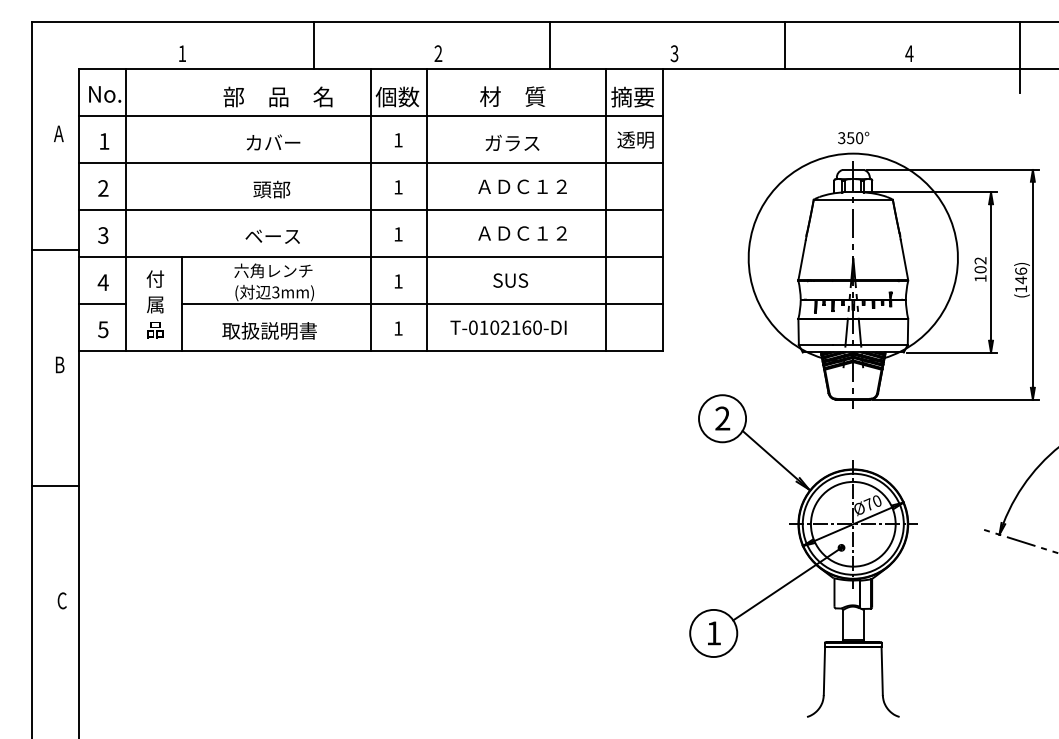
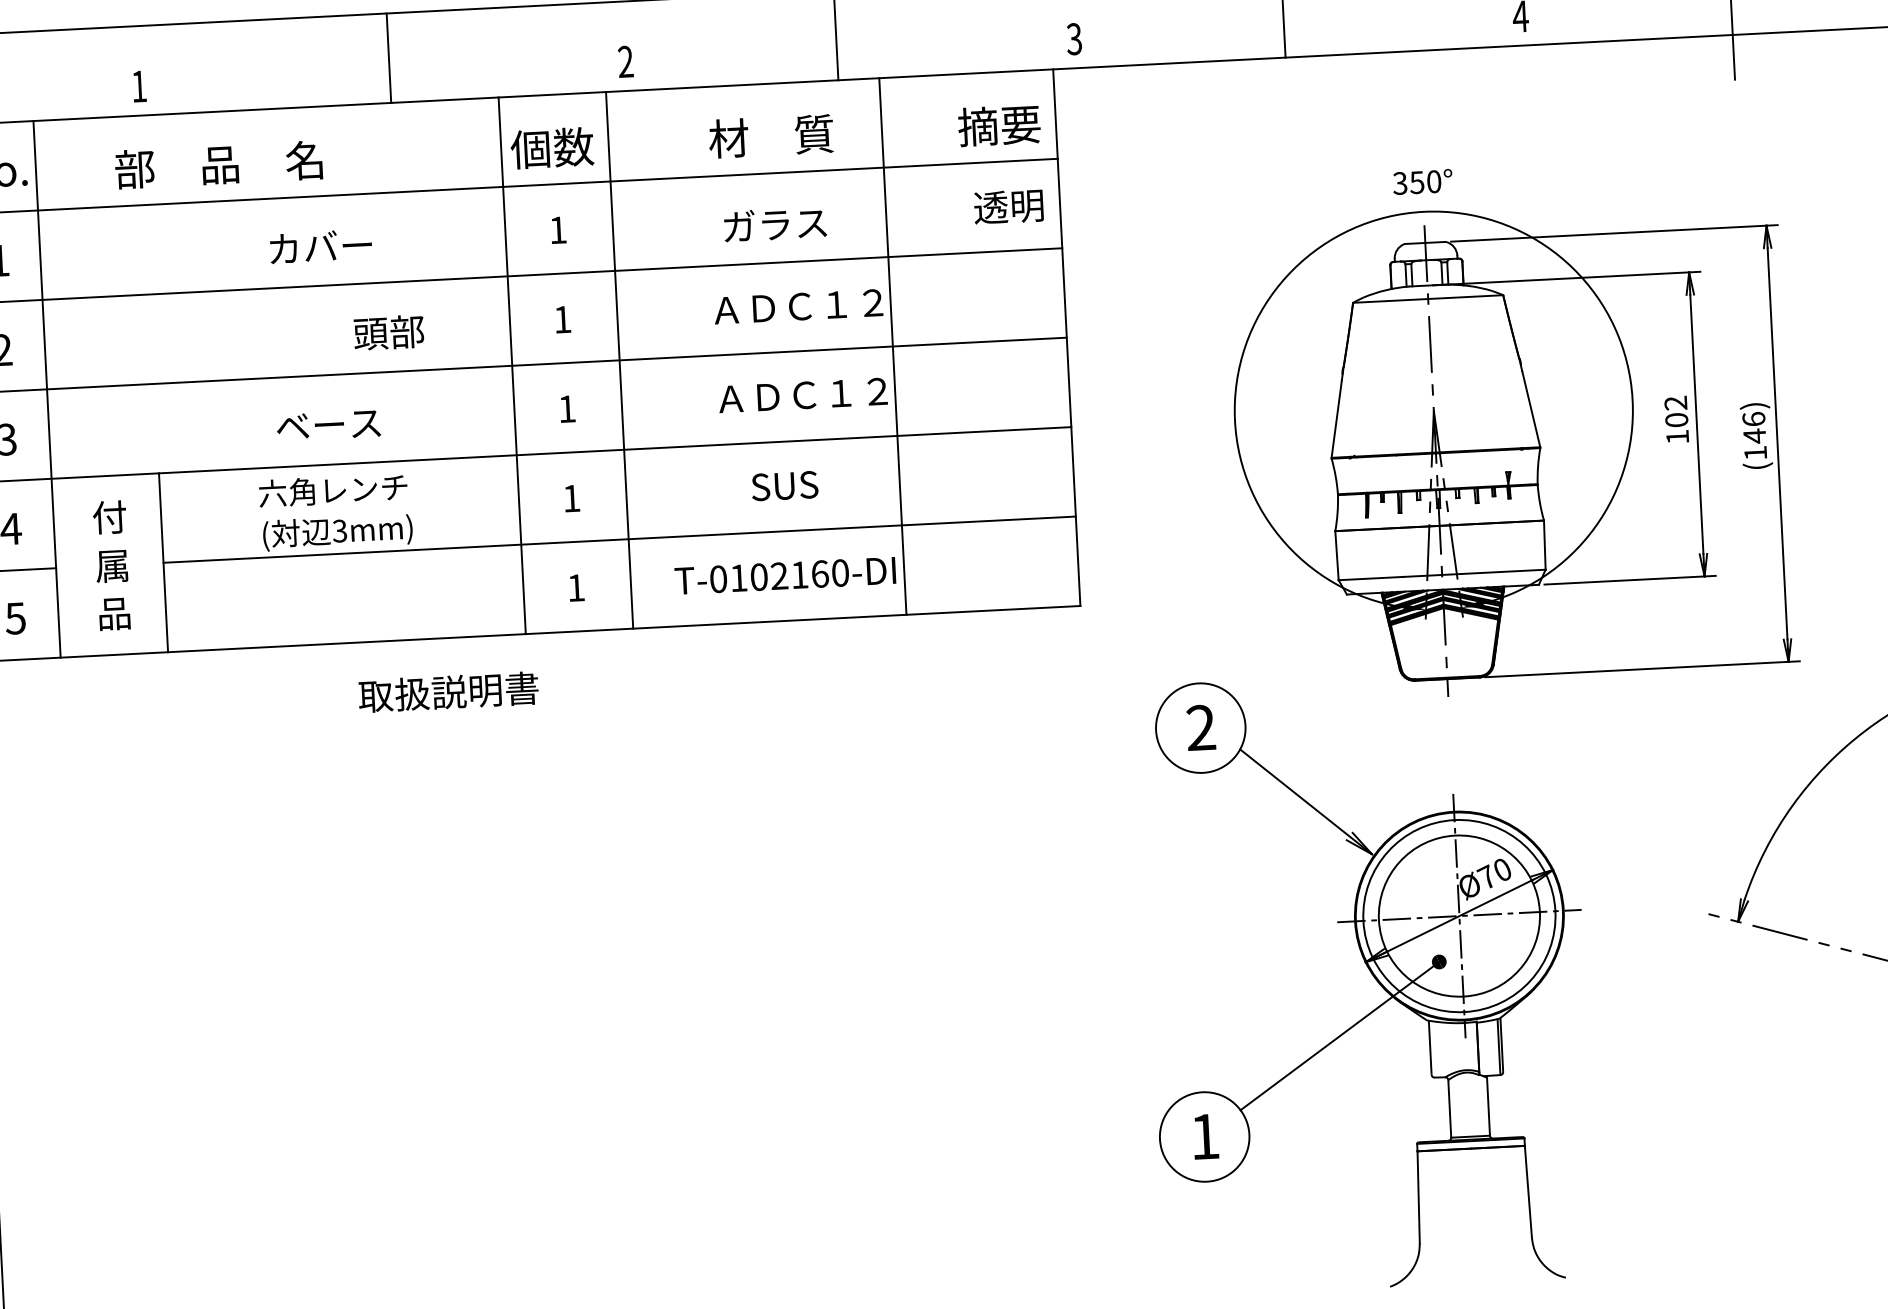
text: (277, 96) -> (217, 164), moved
text: (271, 189) -> (388, 332), moved
line: (606, 210) -> (893, 346), moved
text: (269, 330) -> (448, 691), moved

